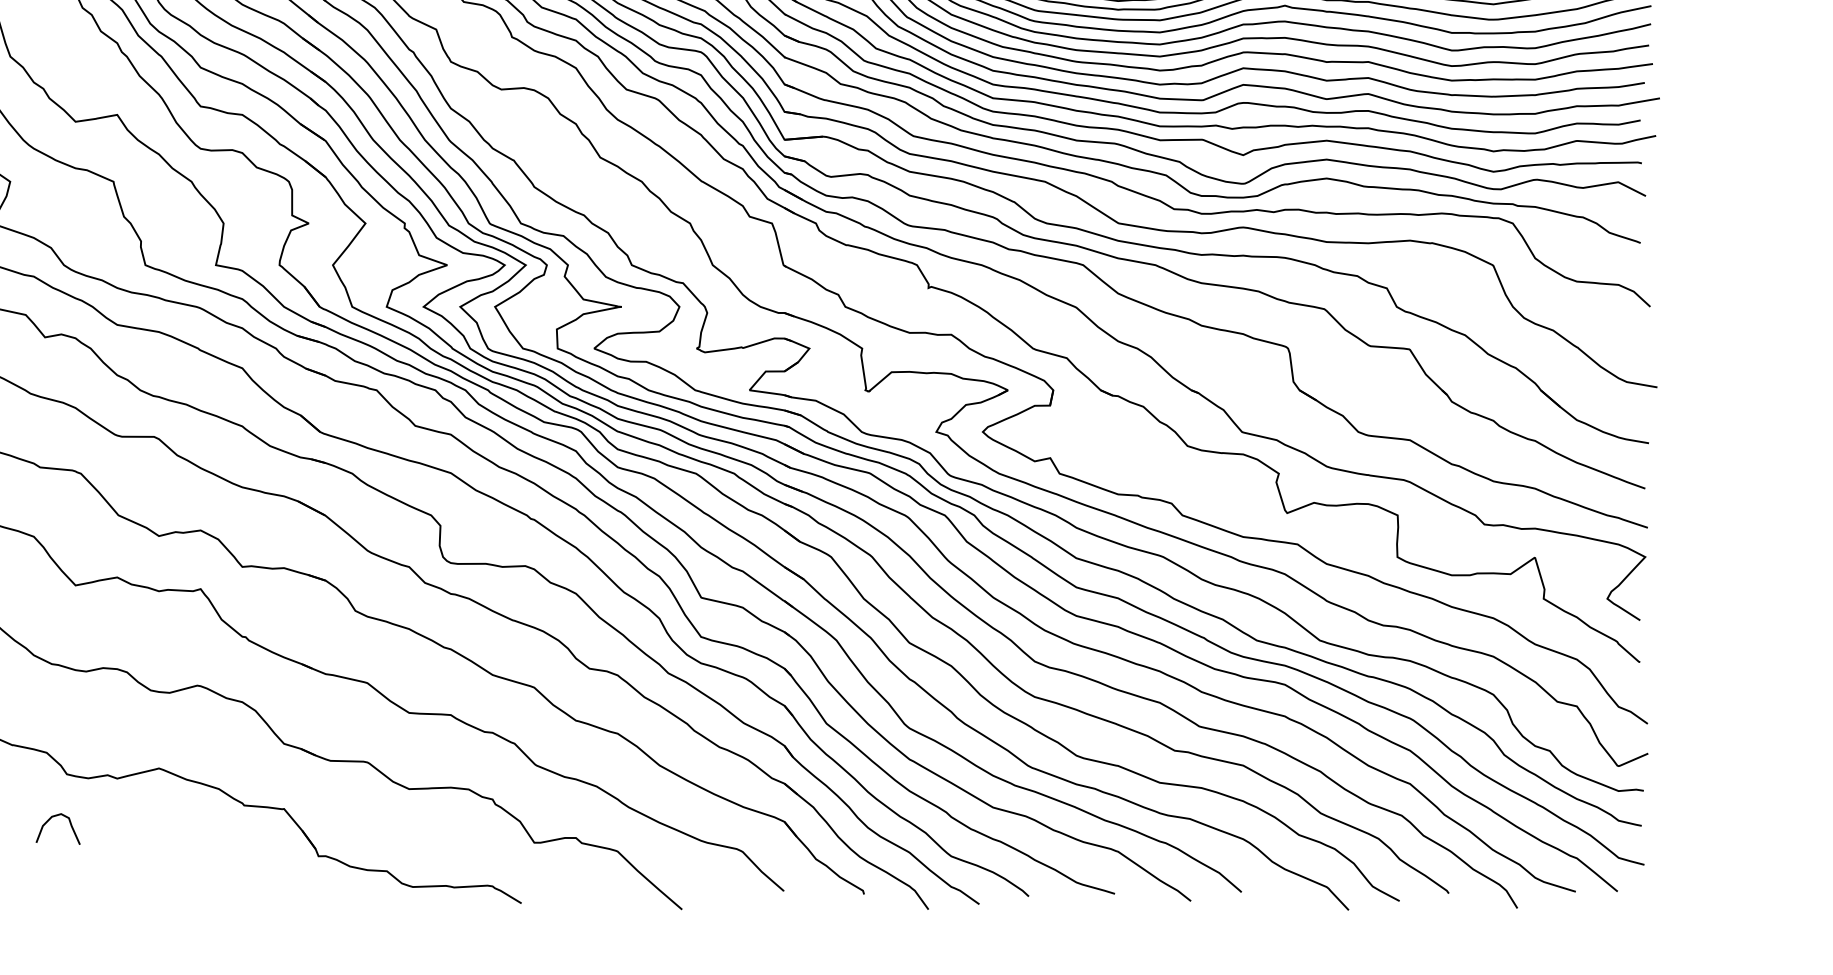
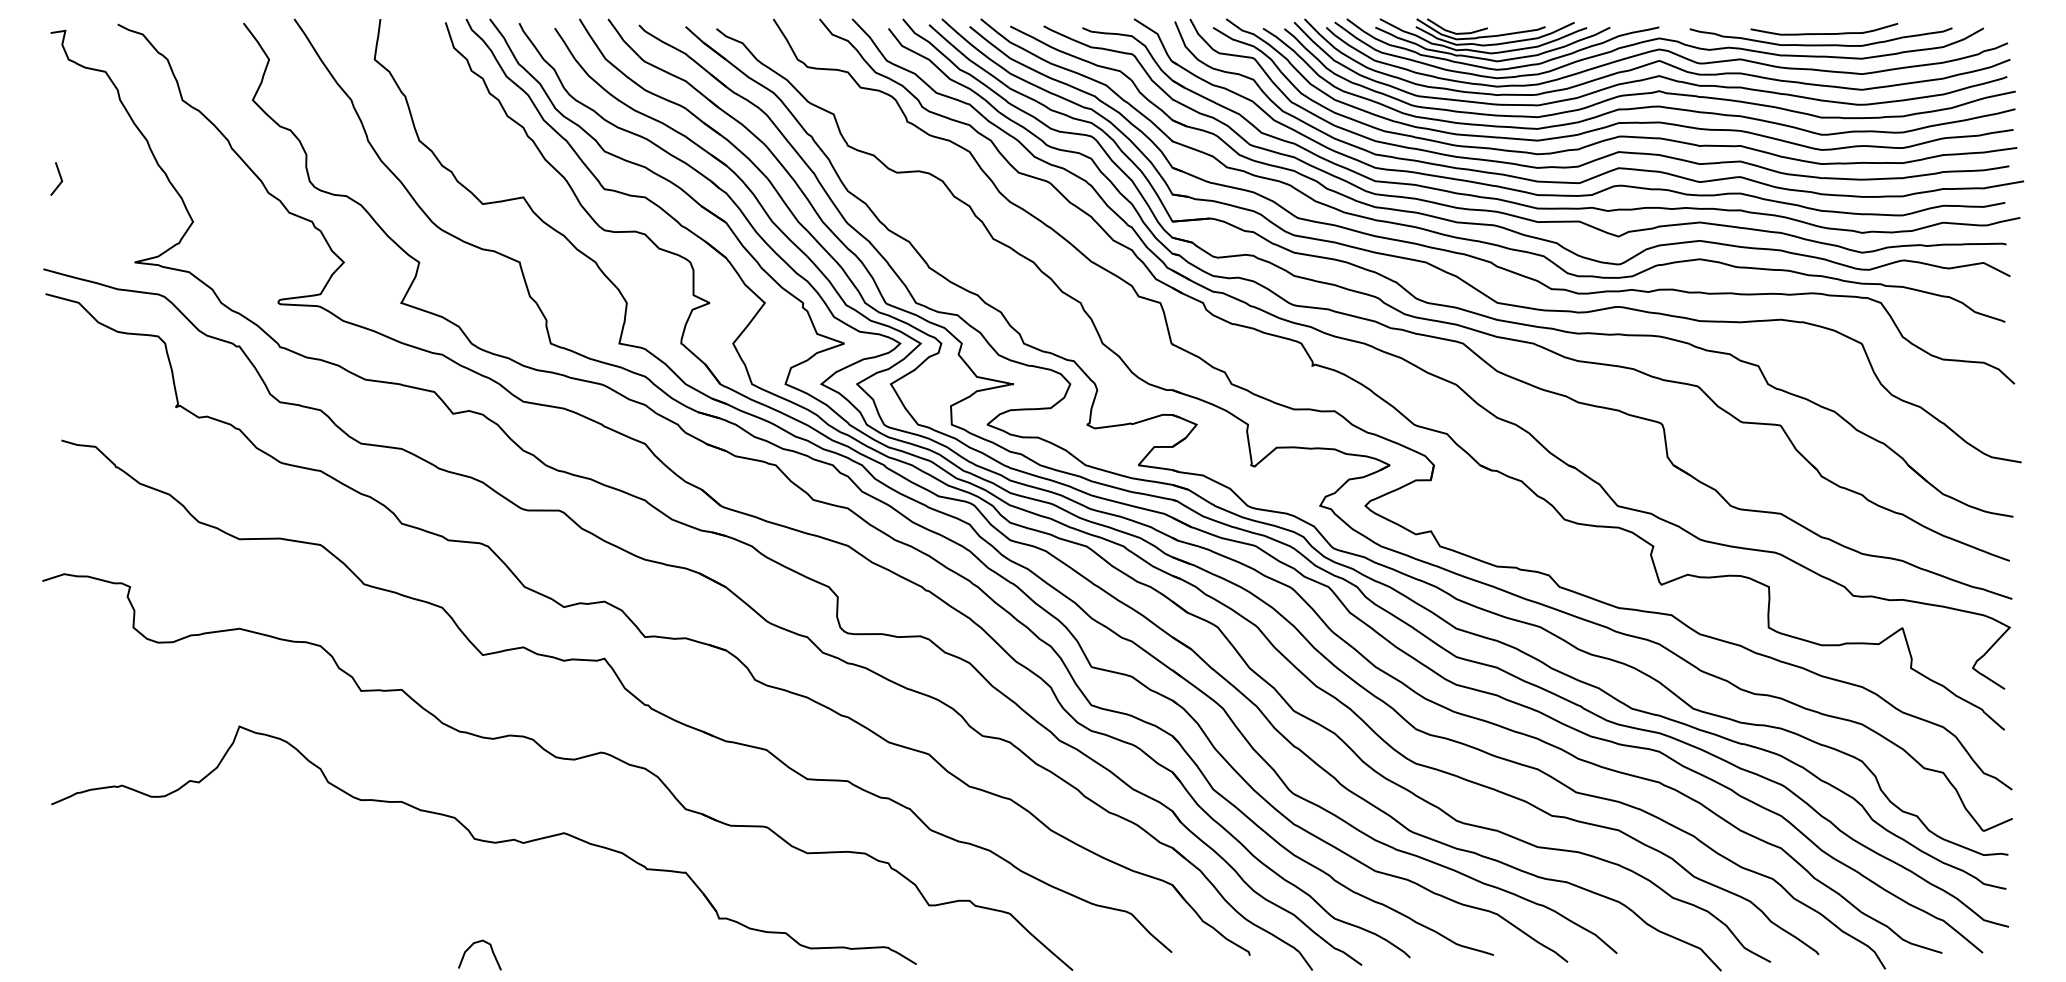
curve: (49, 820) -> (471, 946), moved

